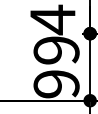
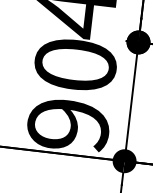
text: (56, 50) -> (75, 65), 99 -> 90

